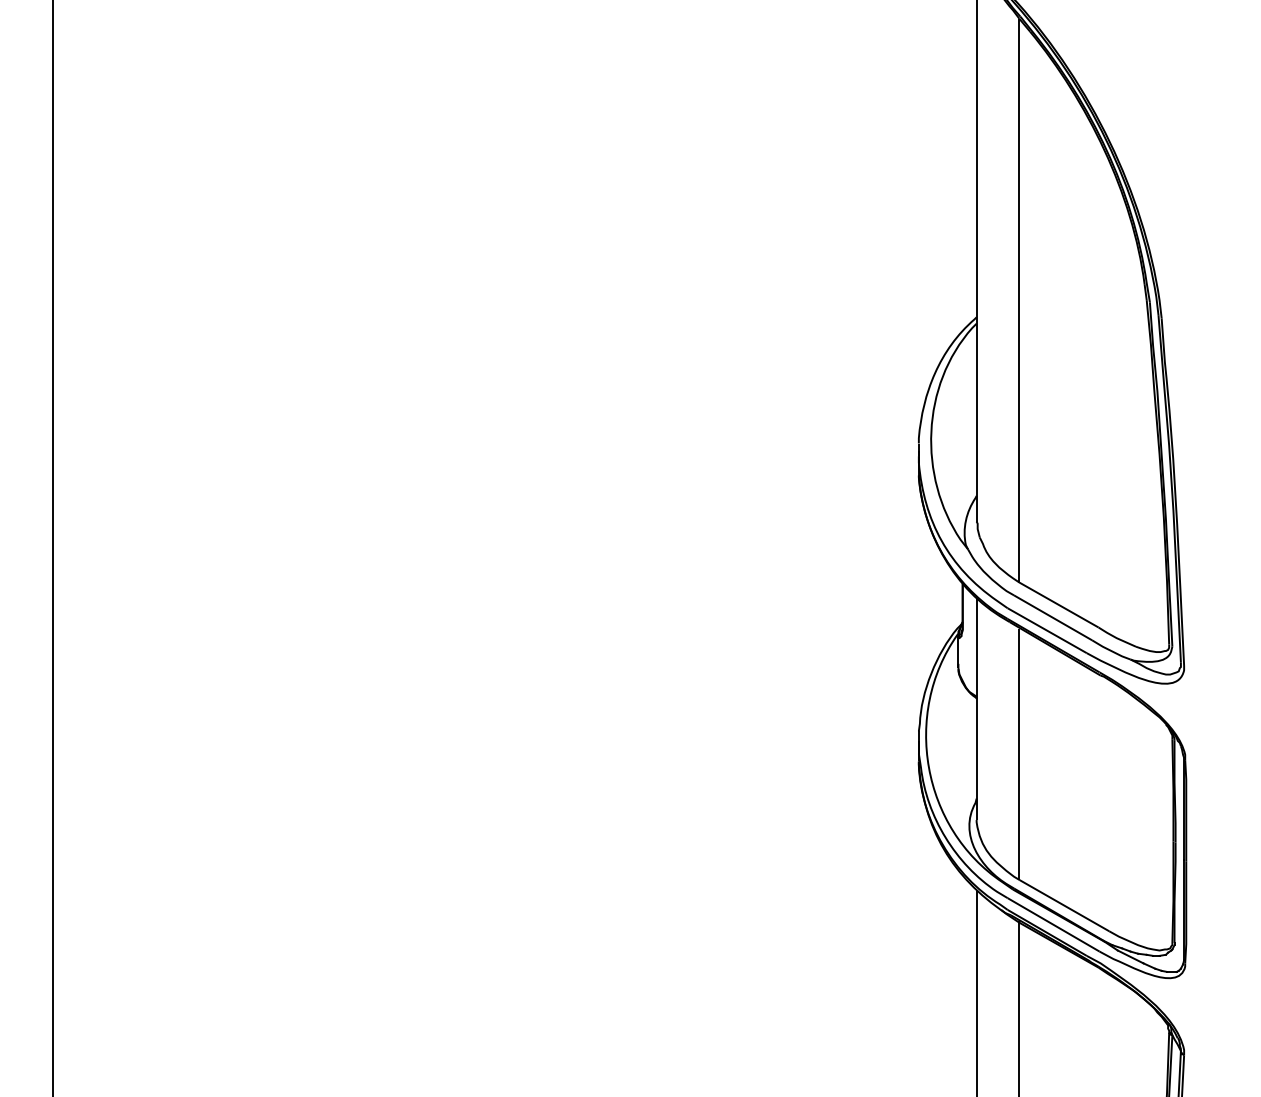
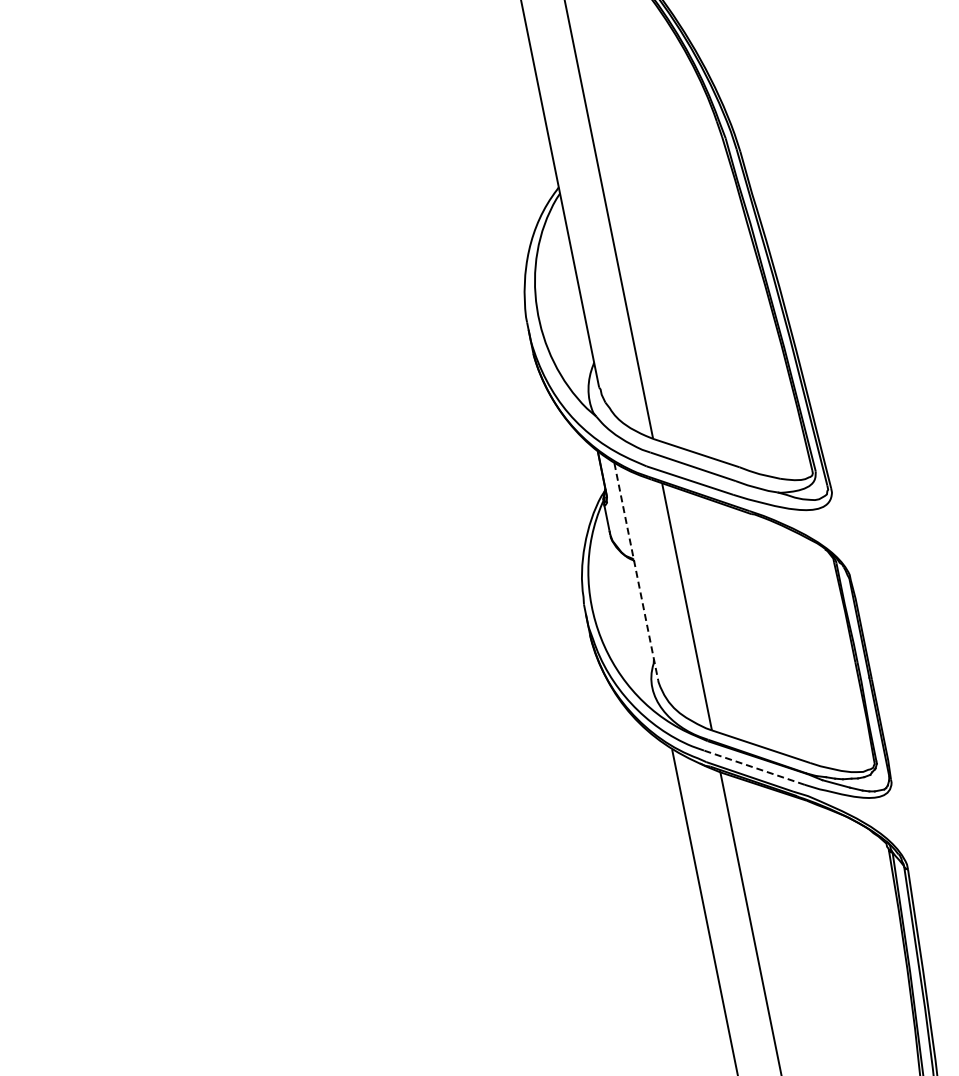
line: (976, 709) -> (636, 571), solid -> dashed
line: (1053, 924) -> (754, 767), solid -> dashed

